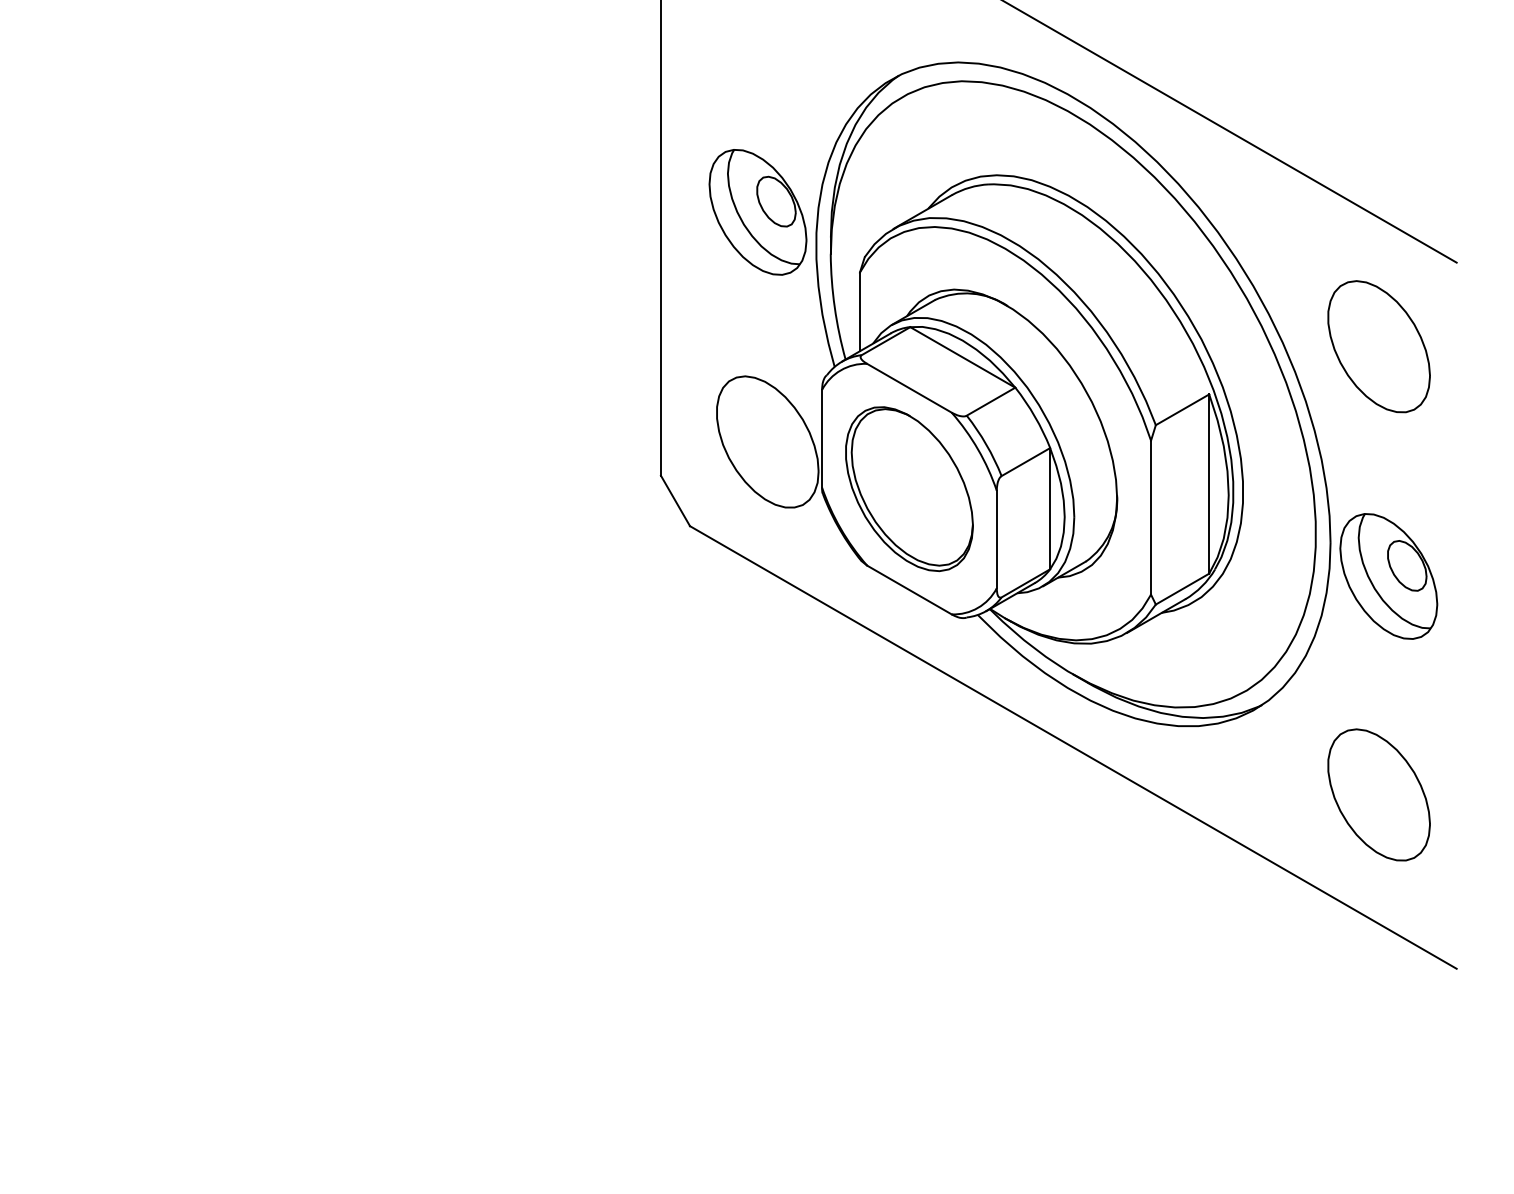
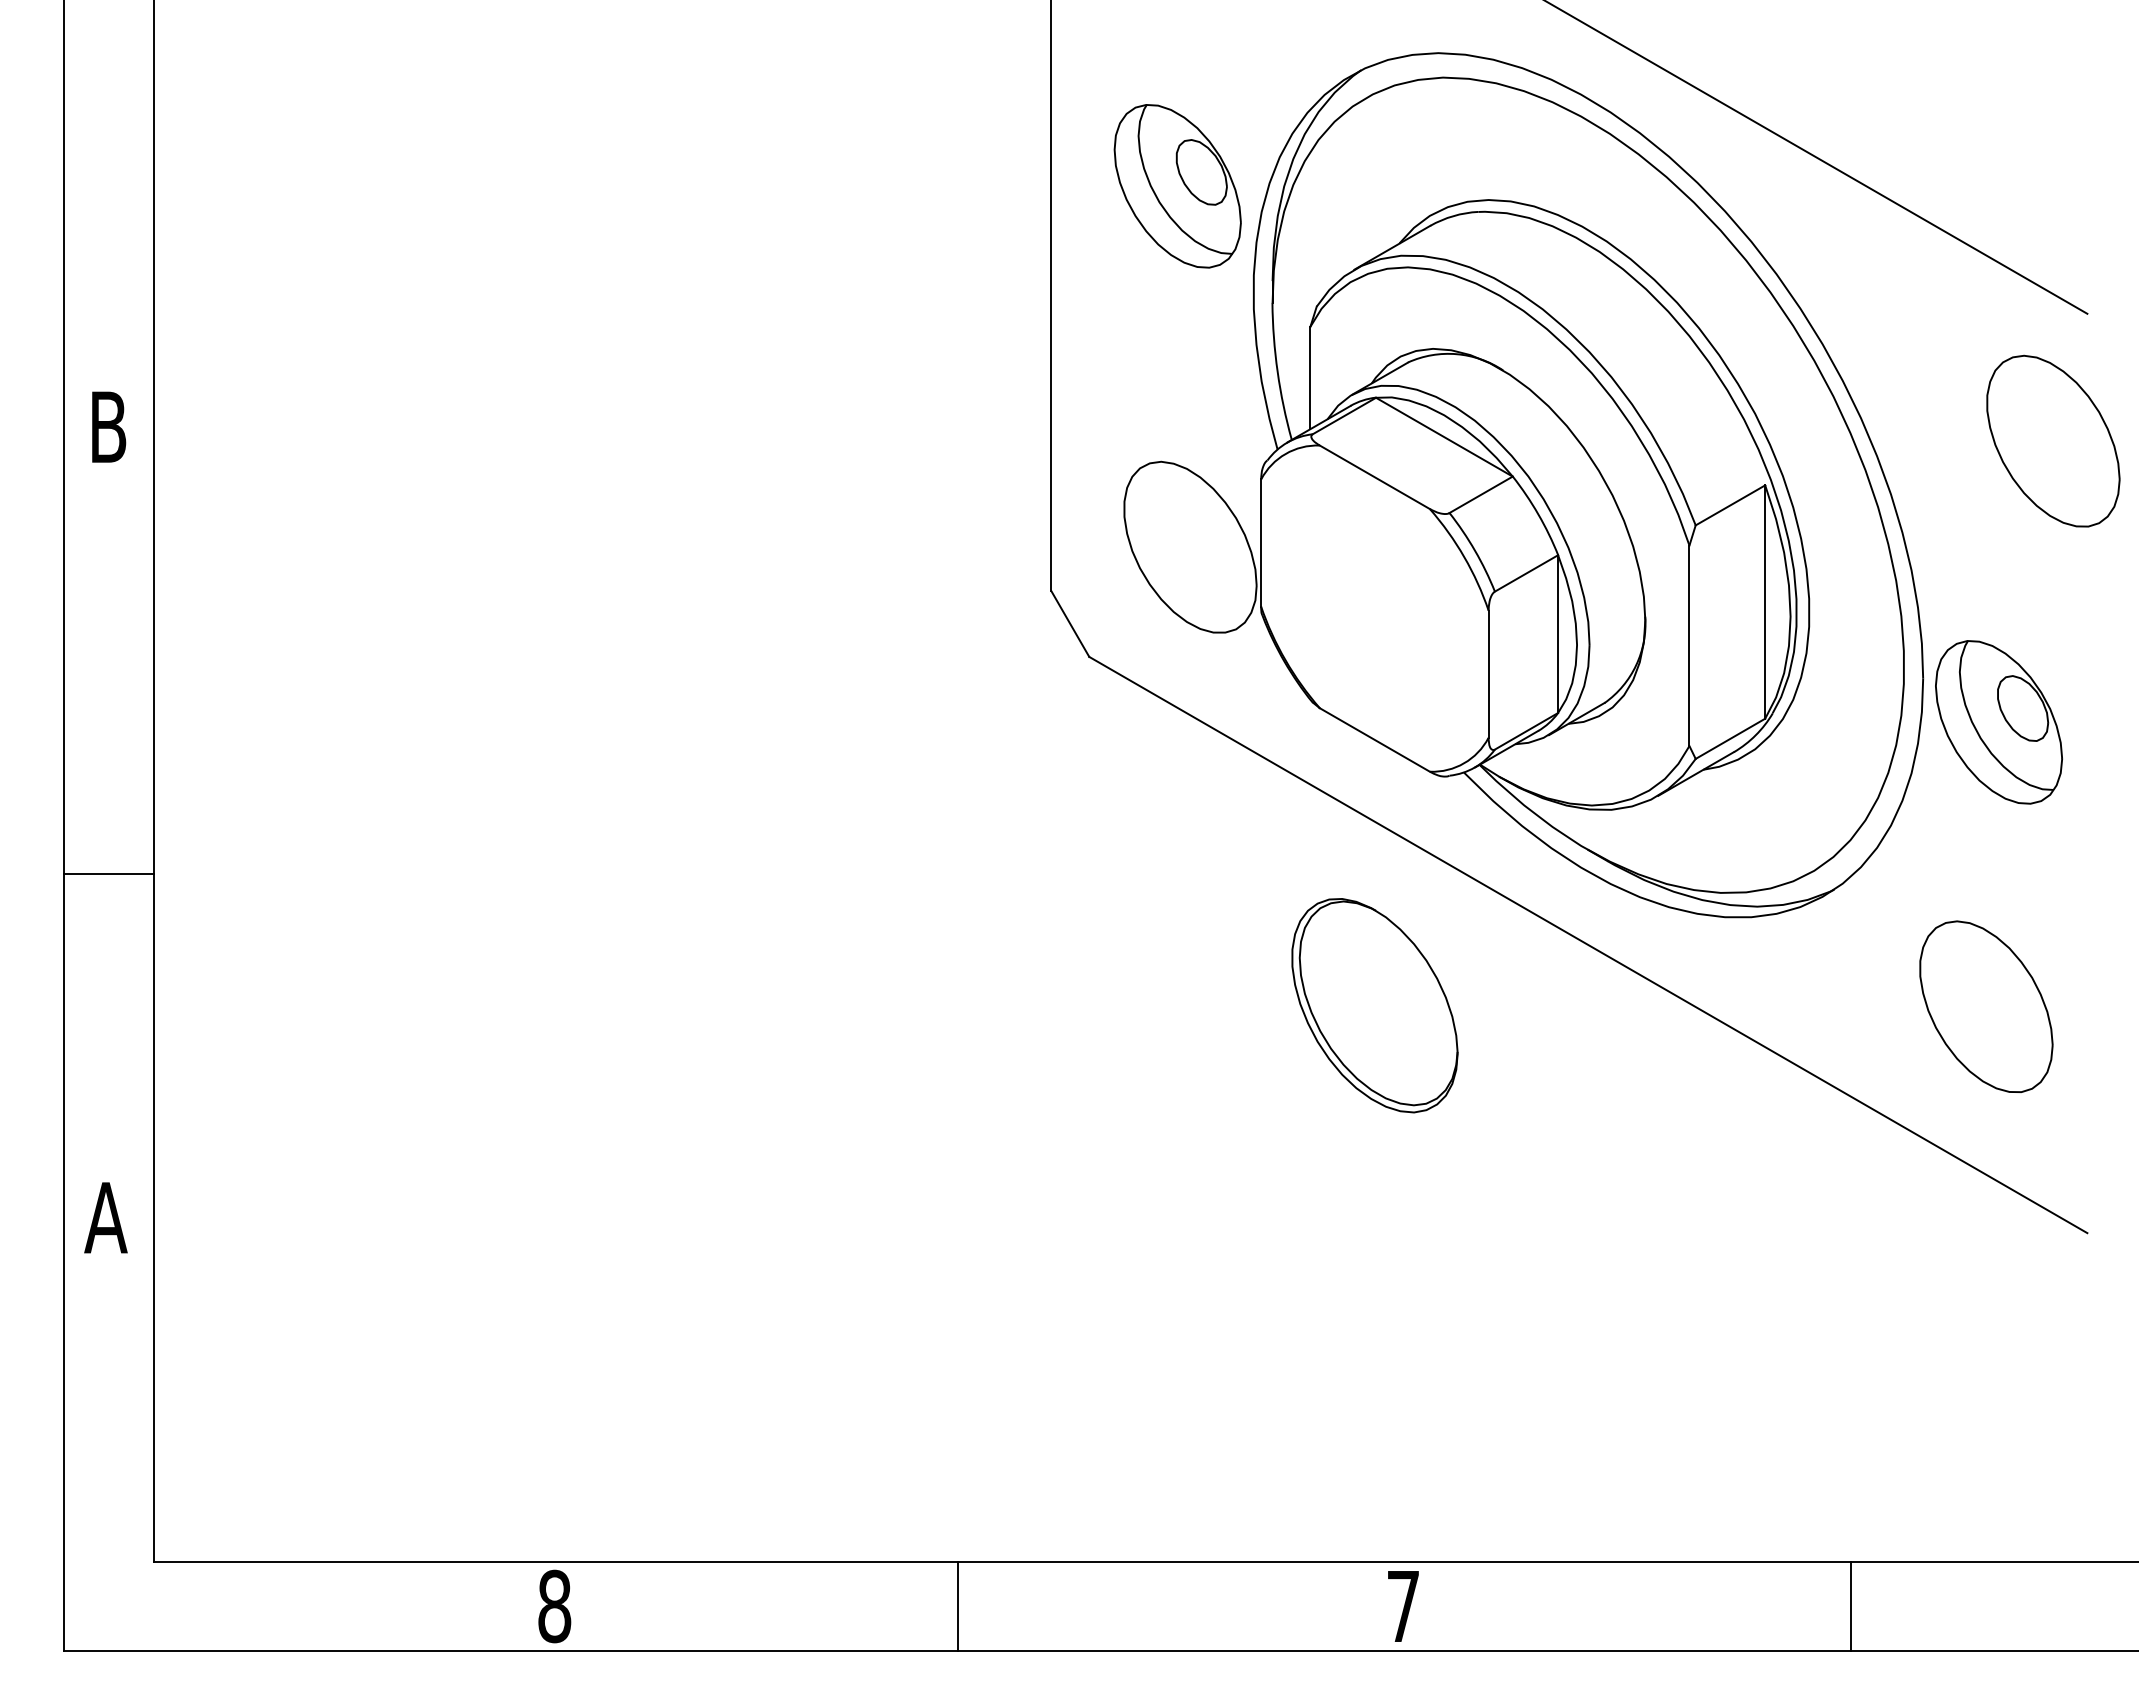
part: (757, 212) -> (1177, 186), moved
part: (1379, 346) -> (2053, 440), moved
part: (909, 489) -> (1374, 1005), moved

